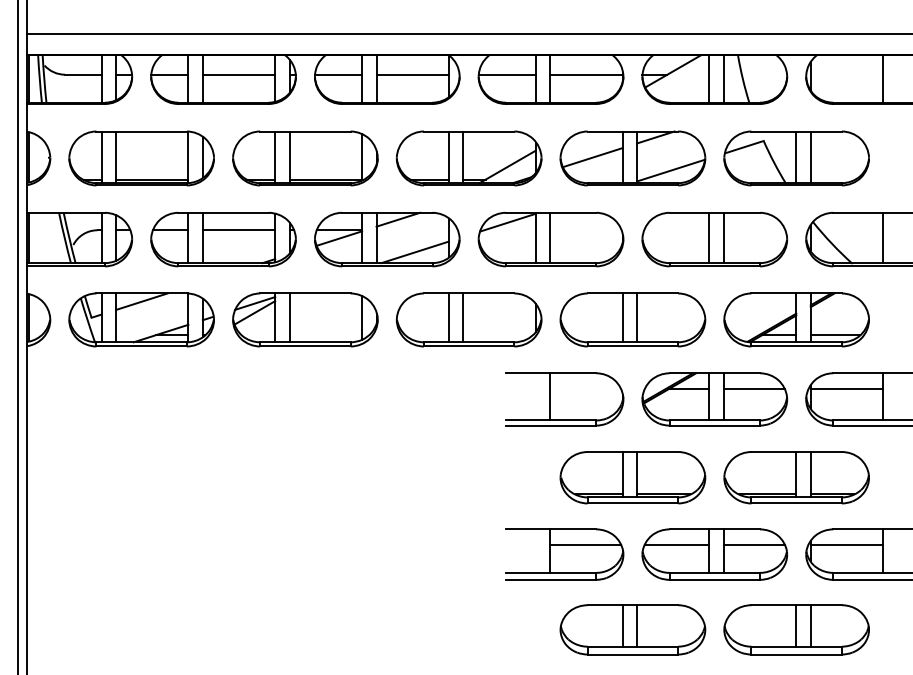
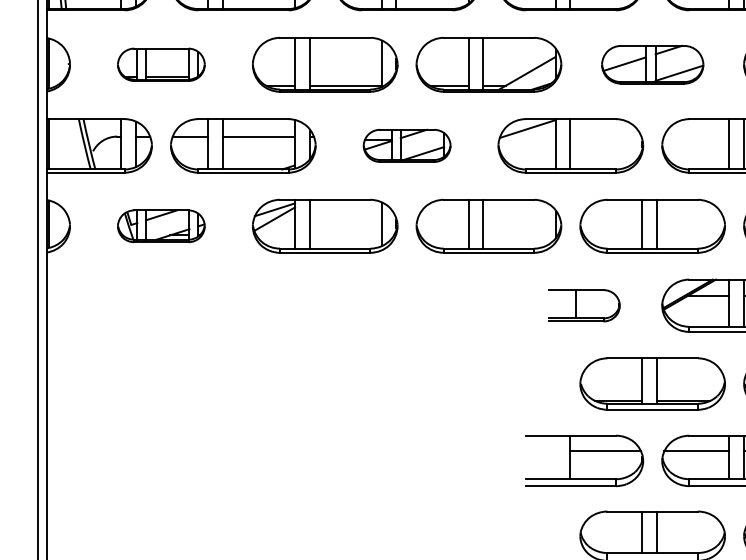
part: (141, 158) -> (161, 64), size x0.6
part: (632, 158) -> (652, 64), size x0.7
part: (387, 239) -> (407, 145), size x0.6
part: (141, 319) -> (161, 225), size x0.6
part: (564, 399) -> (584, 305), size x0.6

